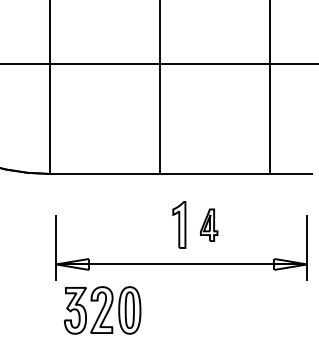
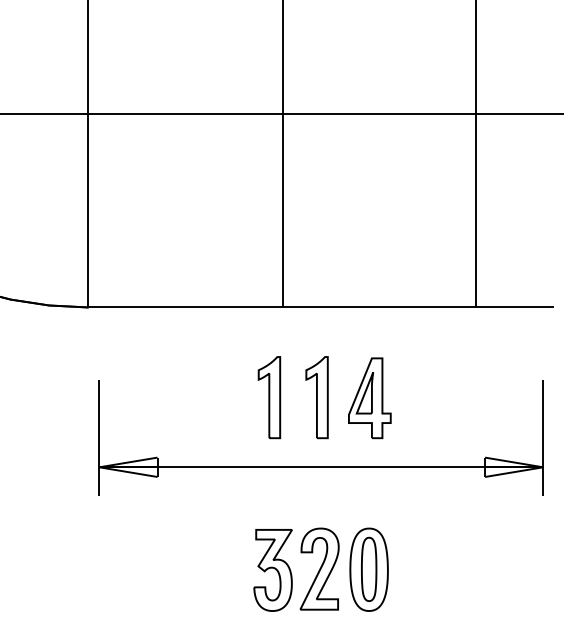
part: (152, 224) -> (269, 396), added
part: (208, 224) -> (368, 396), size x1.43
part: (102, 310) -> (320, 569), moved

